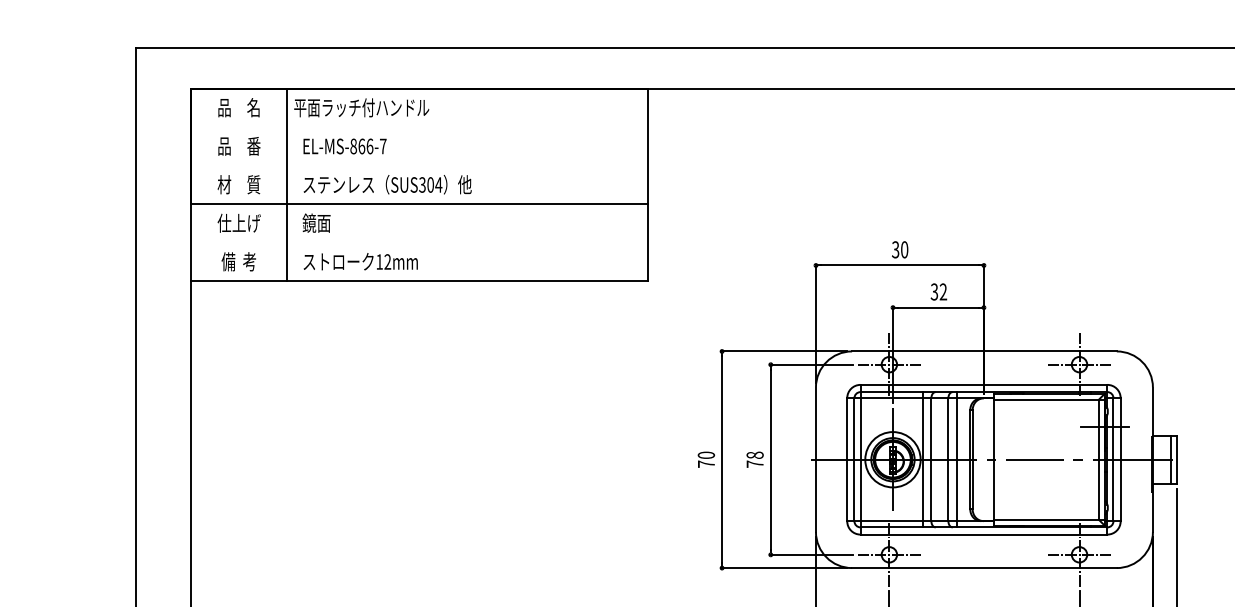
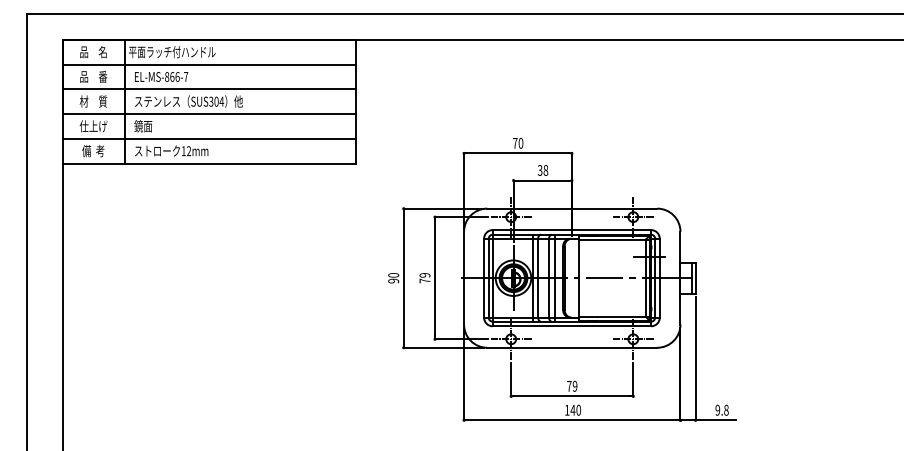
line: (419, 127) -> (209, 64), added
line: (419, 165) -> (209, 89), added
line: (419, 242) -> (209, 138), added
text: (894, 248) -> (514, 142), 30 -> 70
text: (942, 292) -> (545, 170), 32 -> 38
text: (754, 455) -> (424, 275), 78 -> 79
text: (706, 463) -> (393, 280), 70 -> 90

